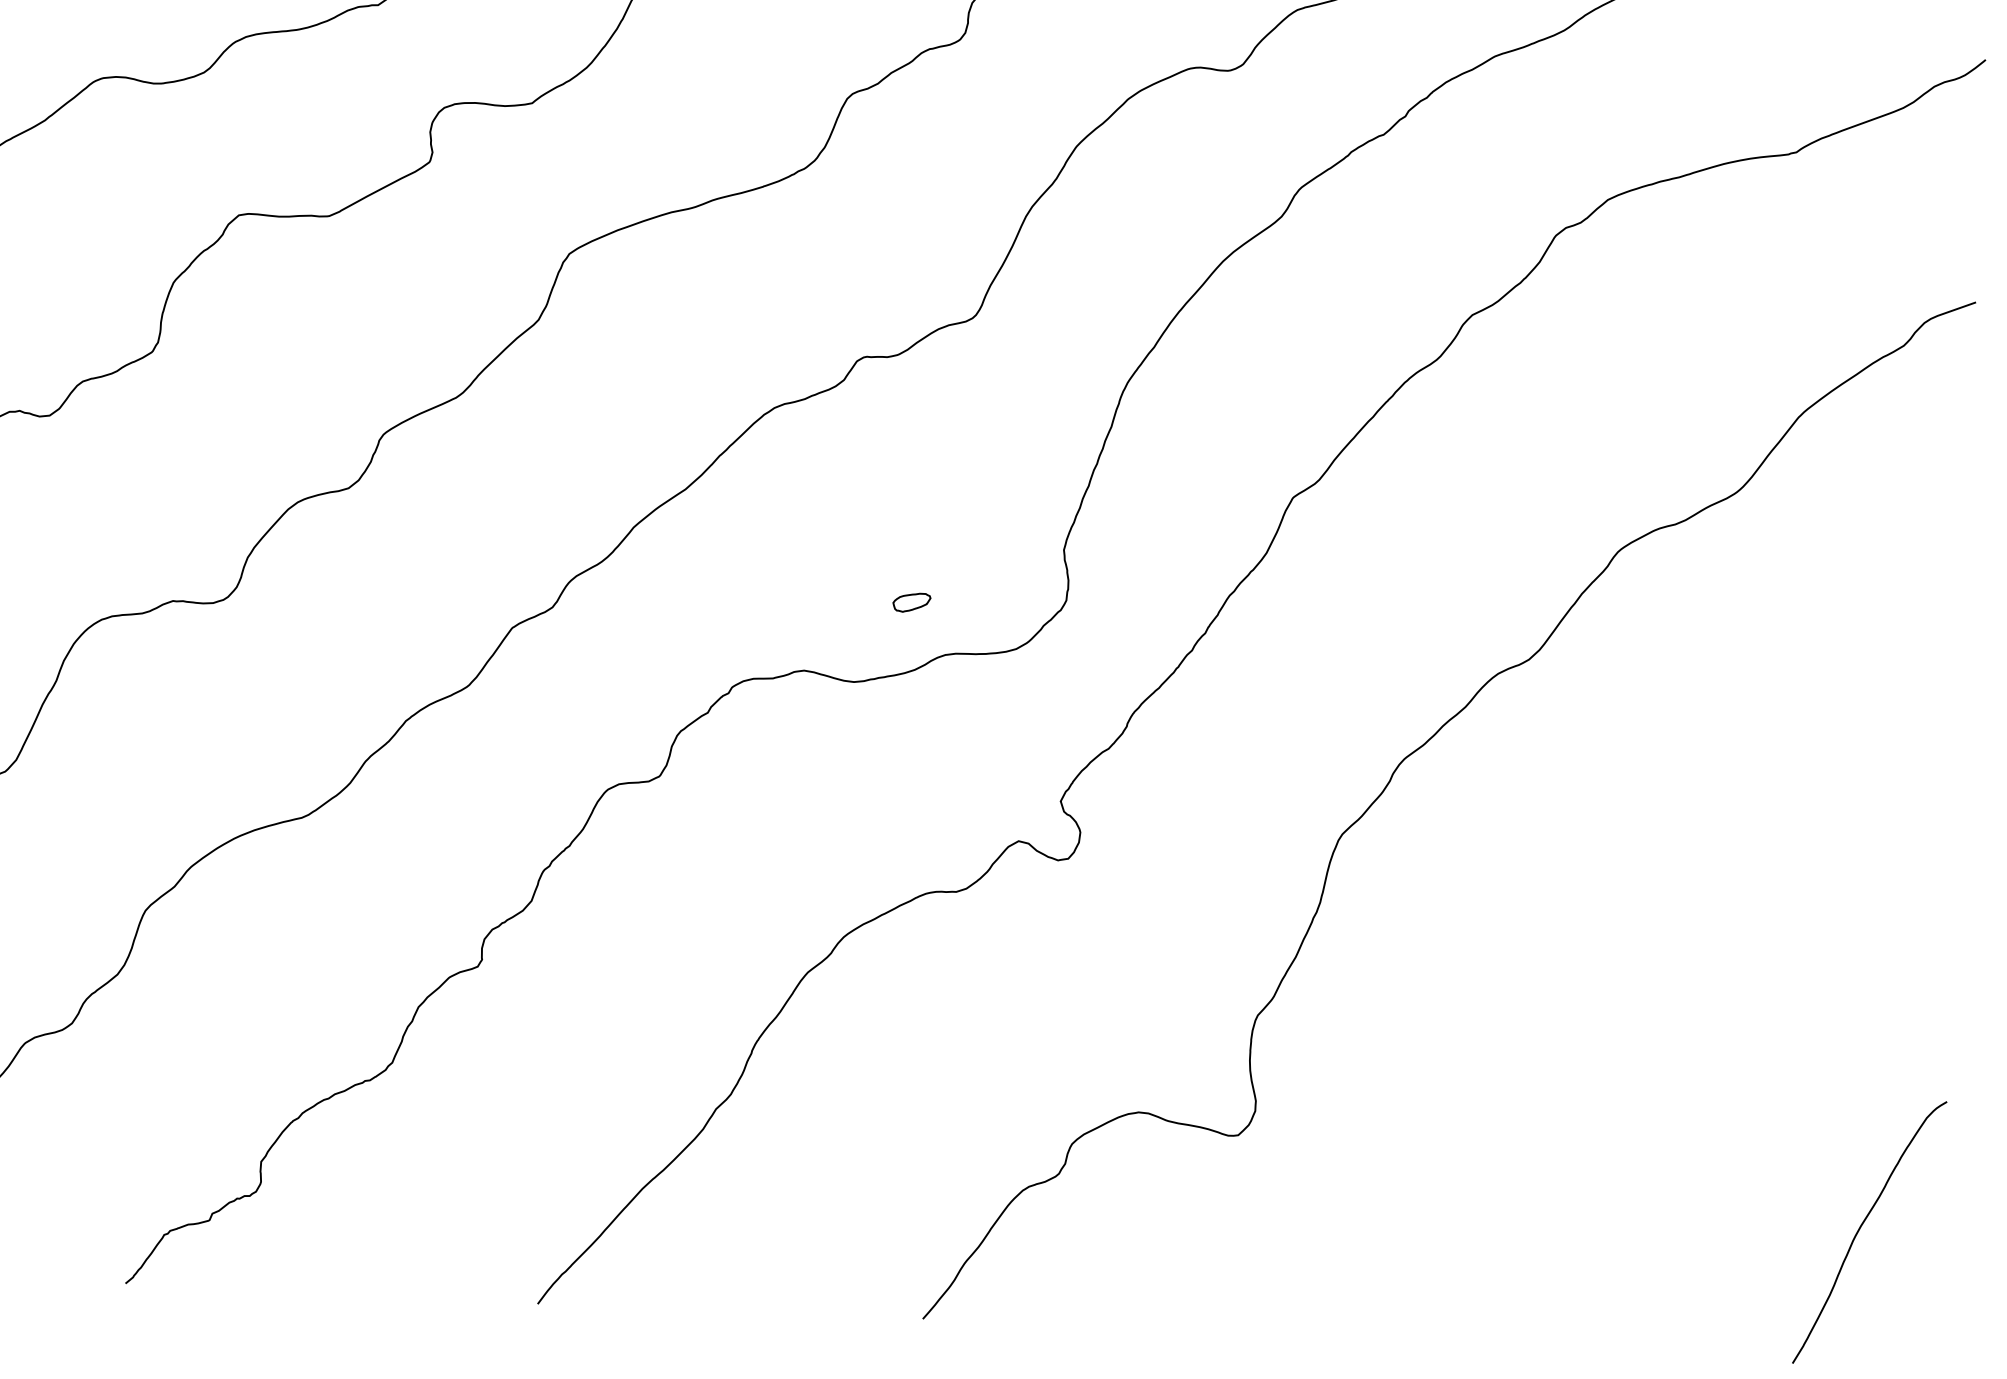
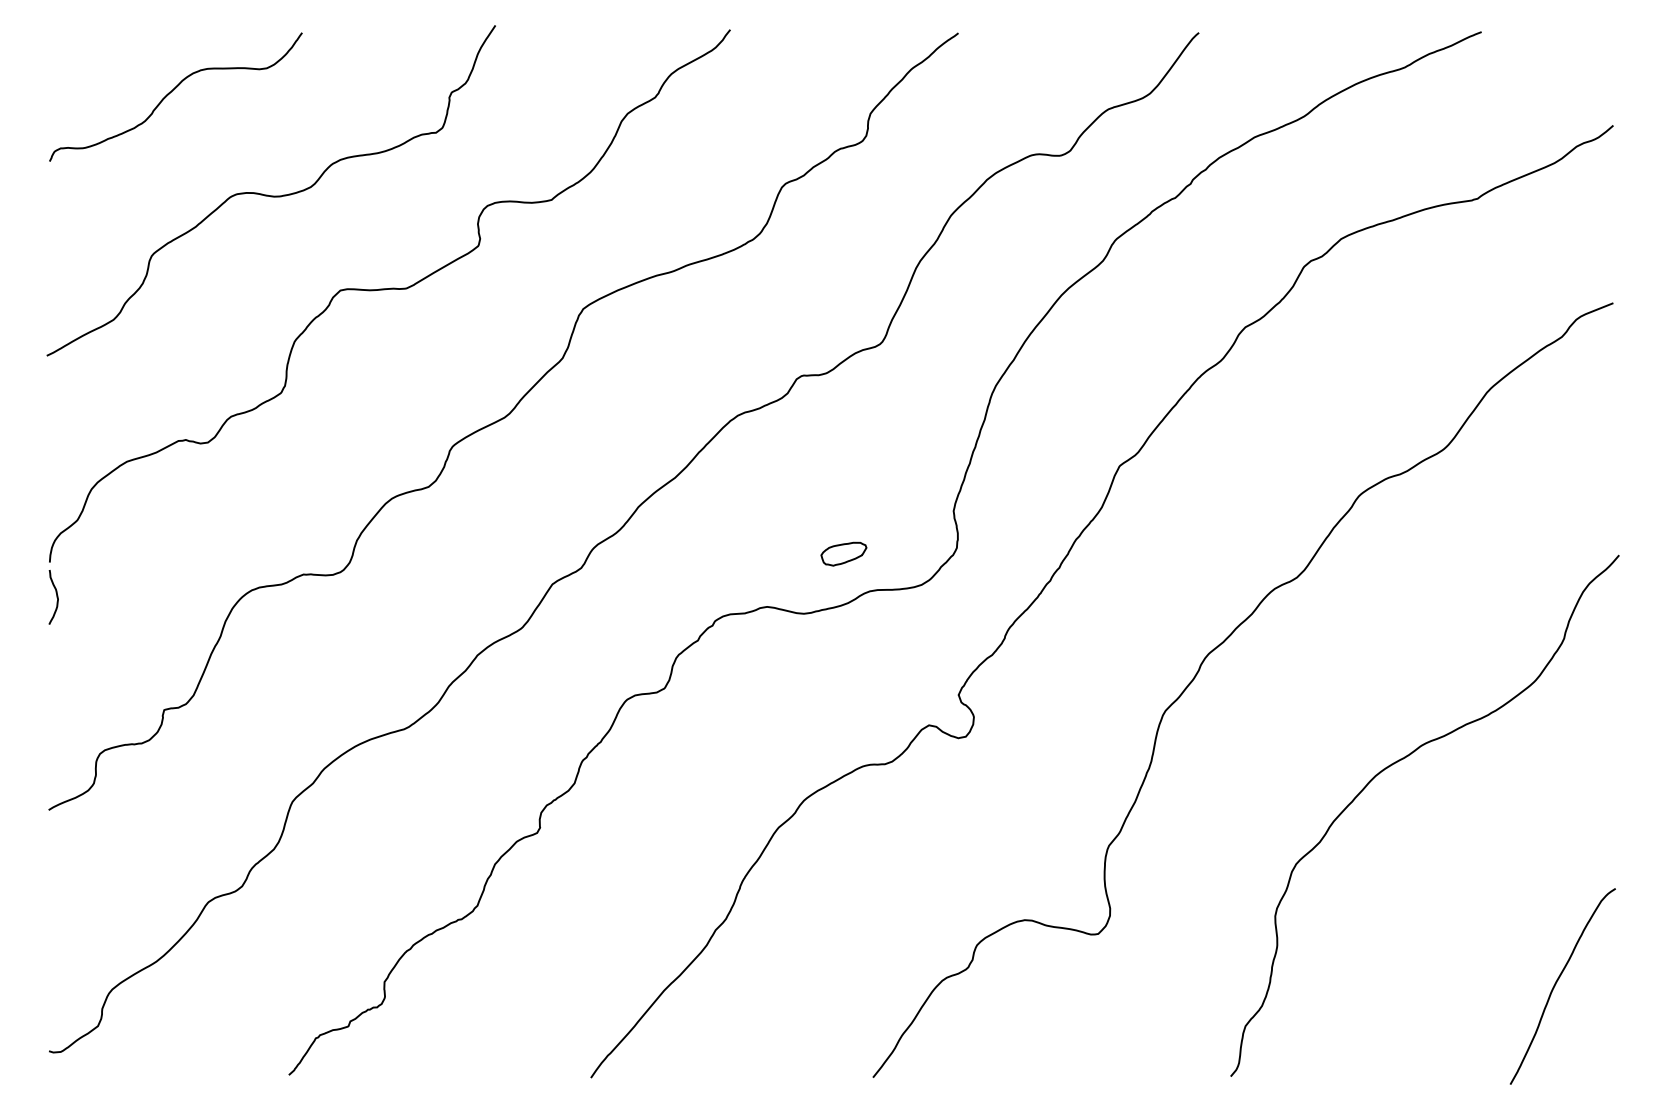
part: (911, 601) -> (843, 553), size x1.67
curve: (1654, 918) -> (1396, 763), added

